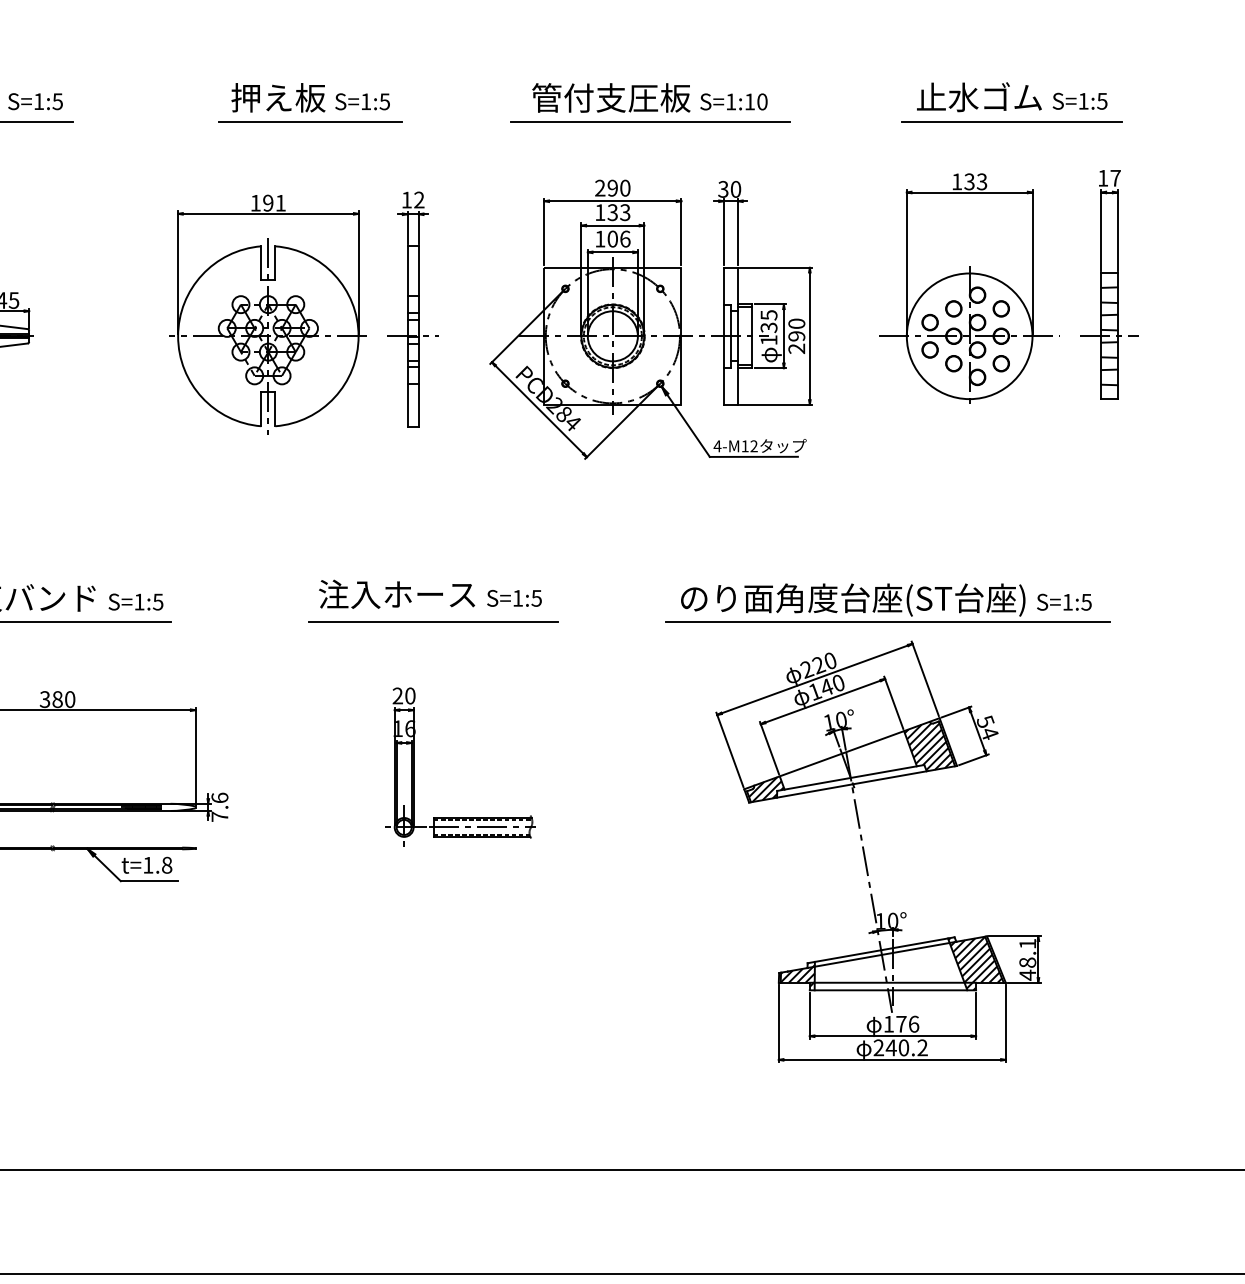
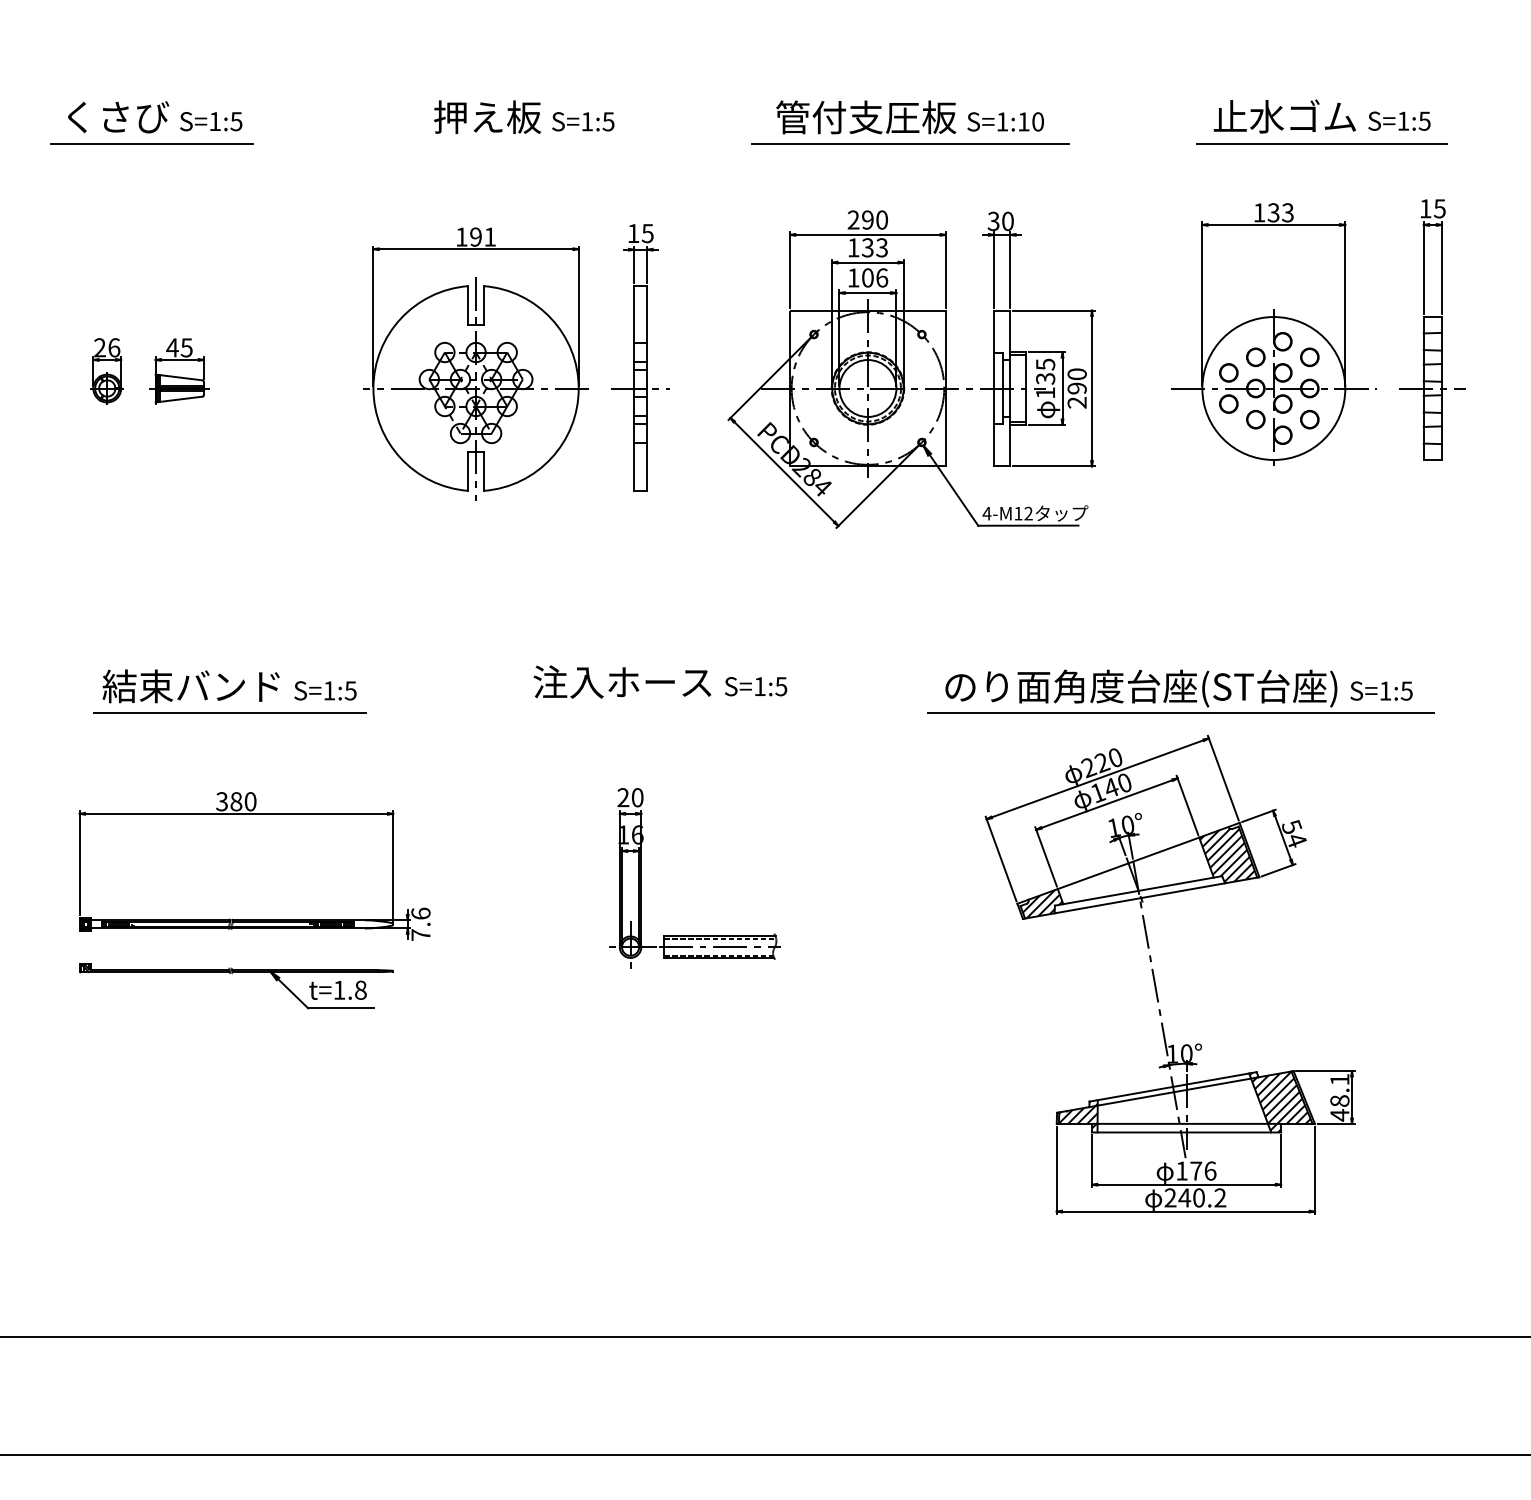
line: (310, 121) -> (523, 144), removed
text: (1115, 178) -> (1439, 208), 17 -> 15
text: (419, 200) -> (647, 233), 12 -> 15
line: (433, 622) -> (663, 713), removed

